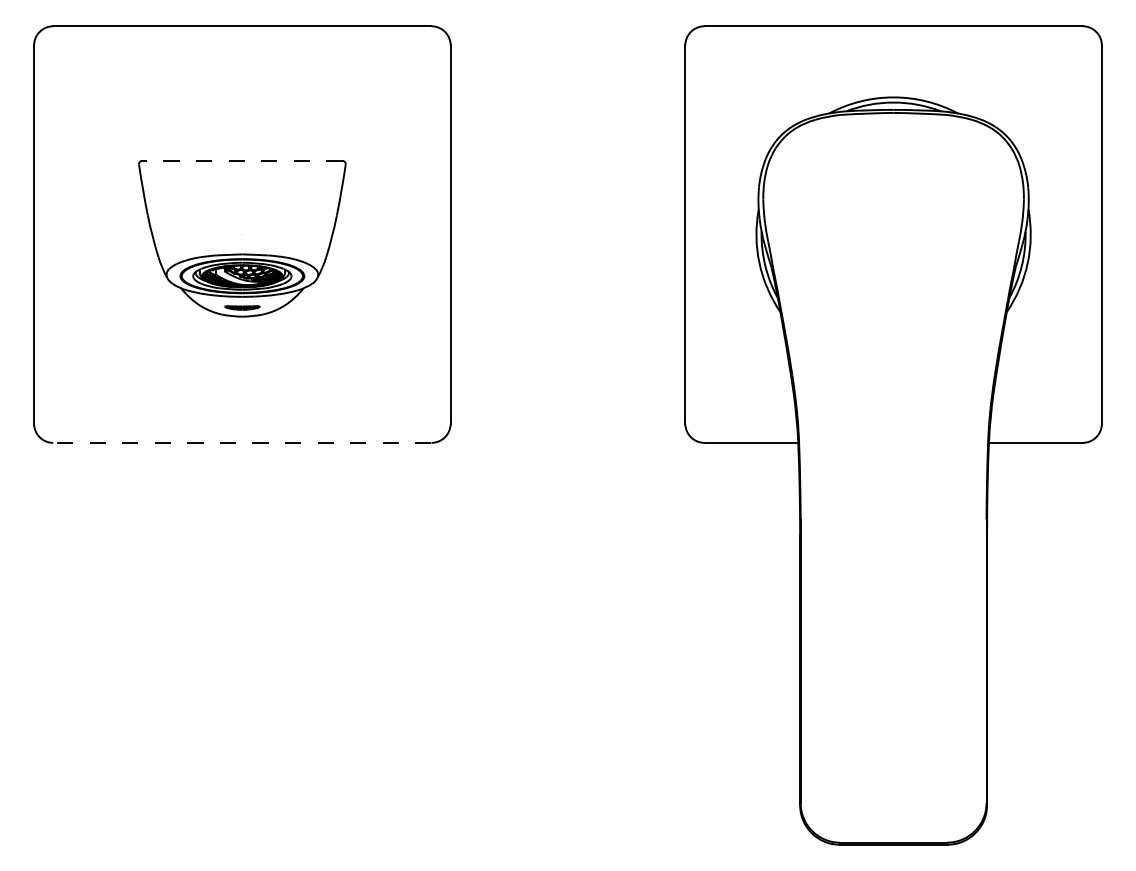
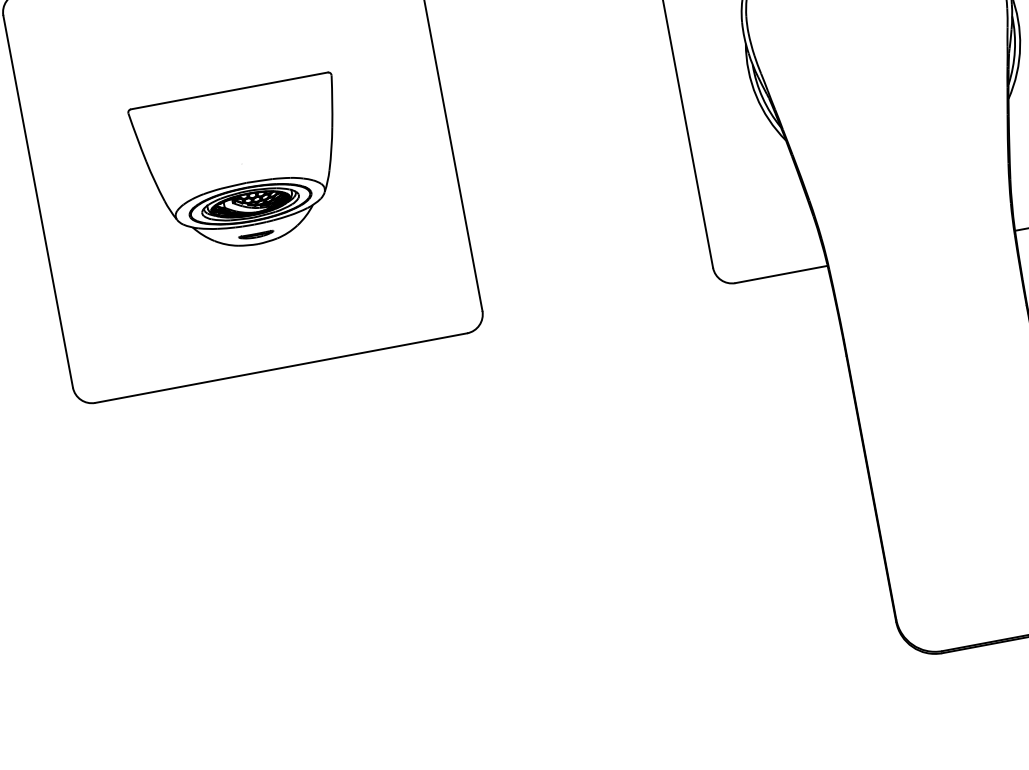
line: (241, 160) -> (228, 90), dashed -> solid
line: (241, 442) -> (280, 367), dashed -> solid

